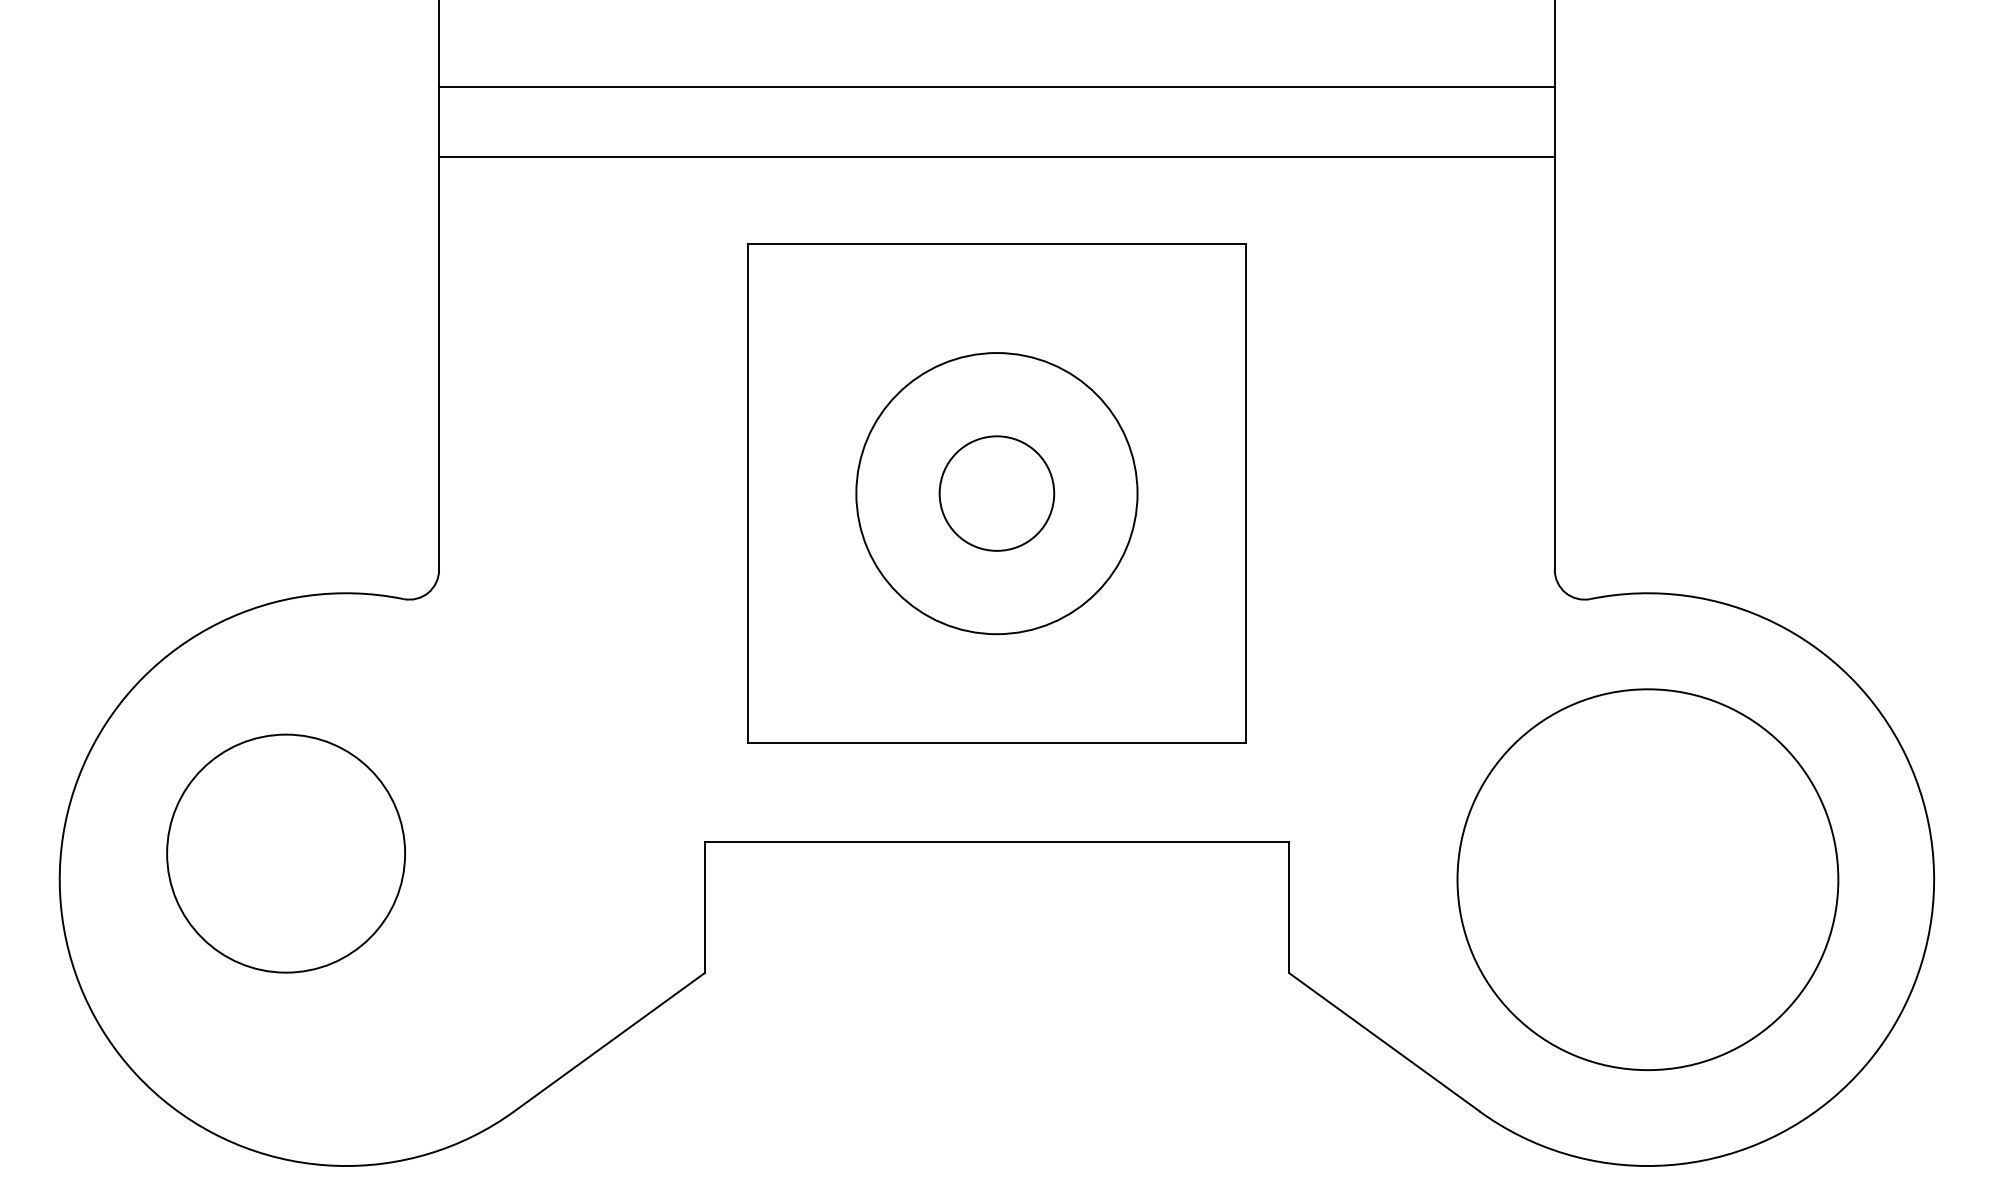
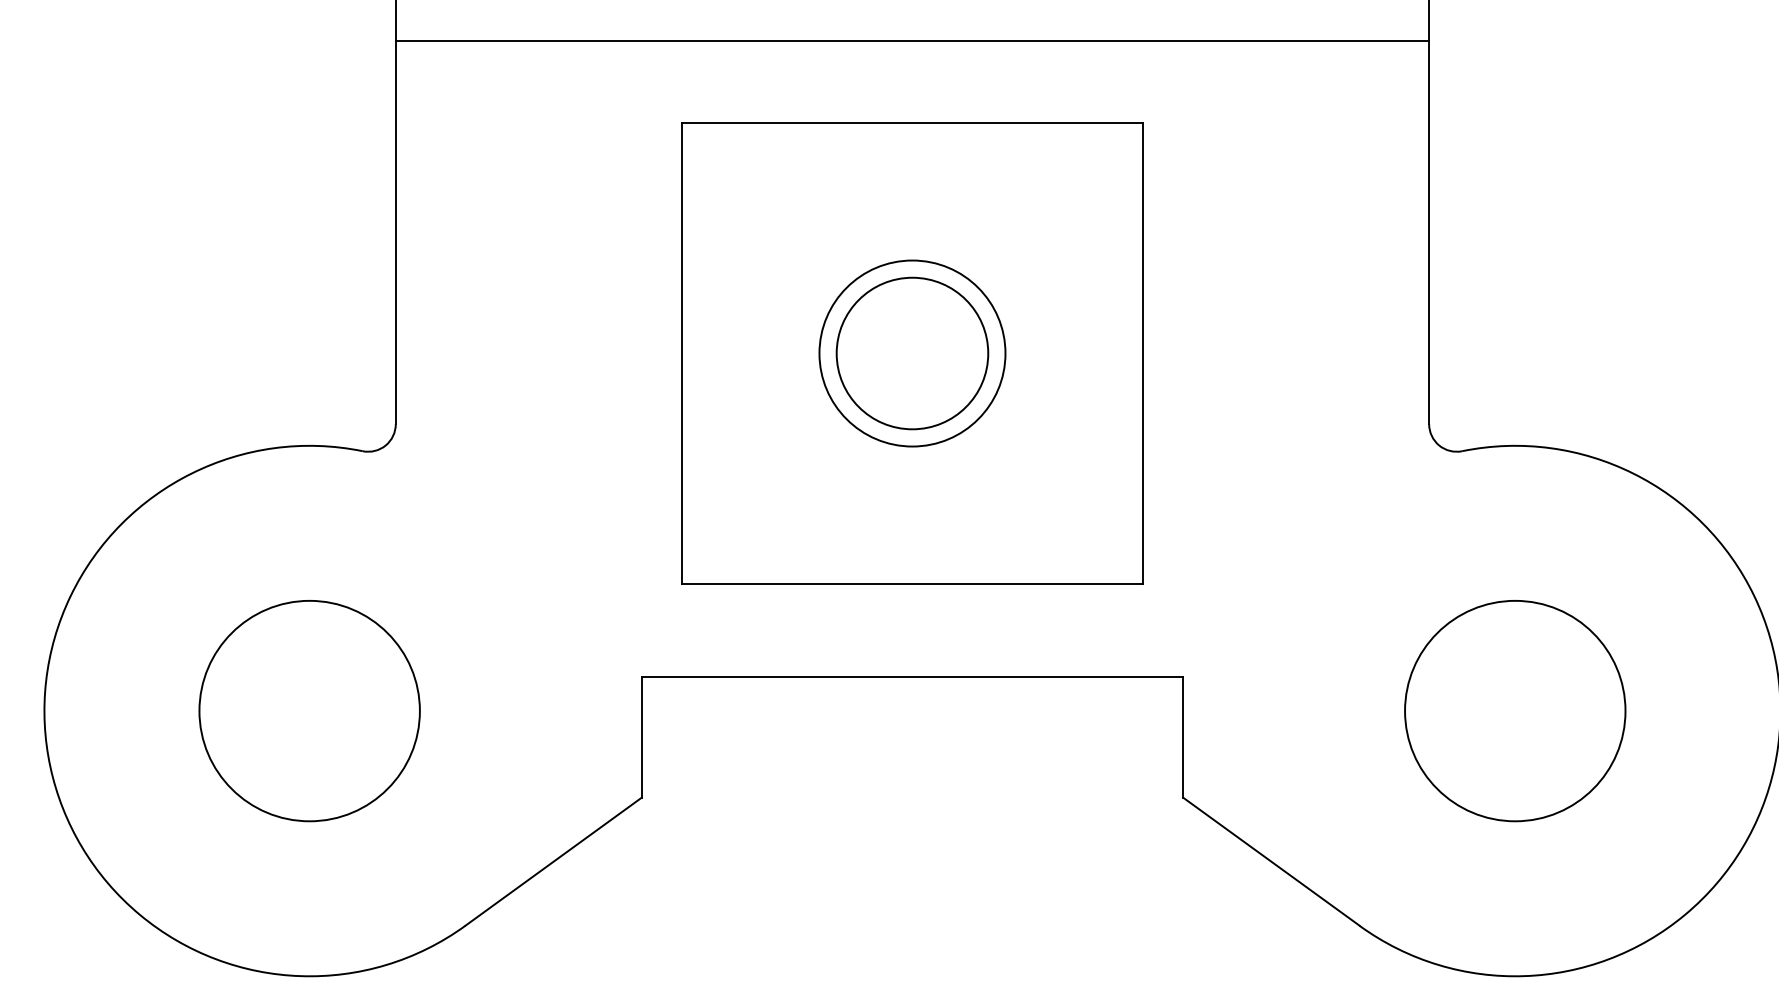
circle: (996, 493) -> (912, 353), size x0.71
circle: (996, 493) -> (912, 353), size x1.43
circle: (285, 853) -> (309, 710), moved
circle: (1647, 879) -> (1515, 710), size x0.62

